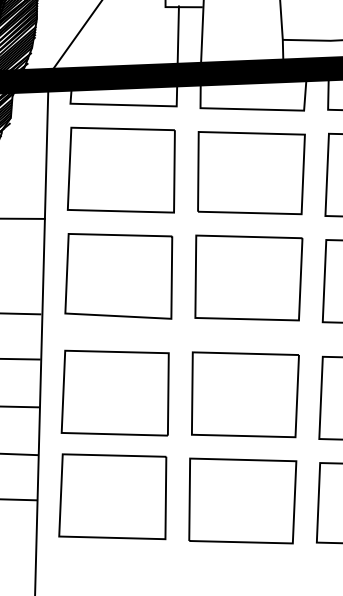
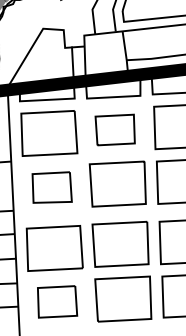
part: (251, 172) -> (115, 129), size x0.7
part: (120, 275) -> (52, 187), size x0.7
part: (113, 496) -> (57, 301), size x0.7

